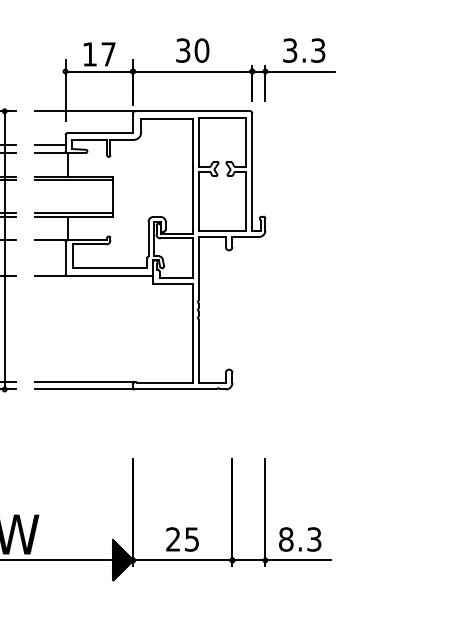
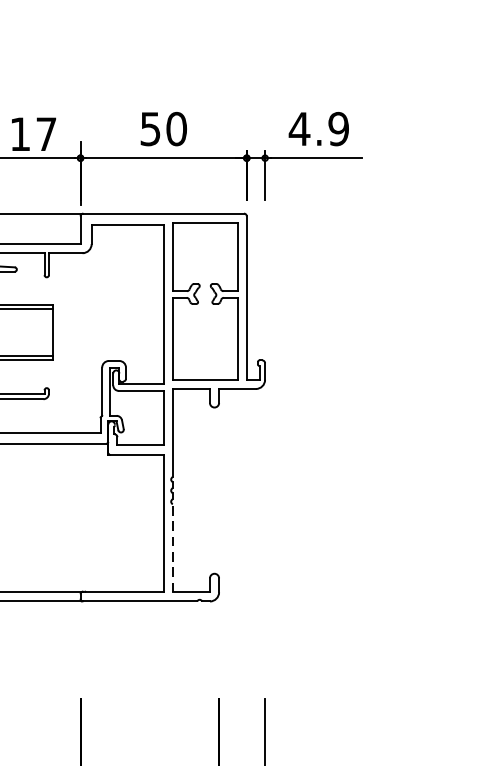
text: (183, 50) -> (150, 128), 30 -> 50
text: (303, 50) -> (318, 128), 3.3 -> 4.9
line: (199, 351) -> (173, 548), solid -> dashed

